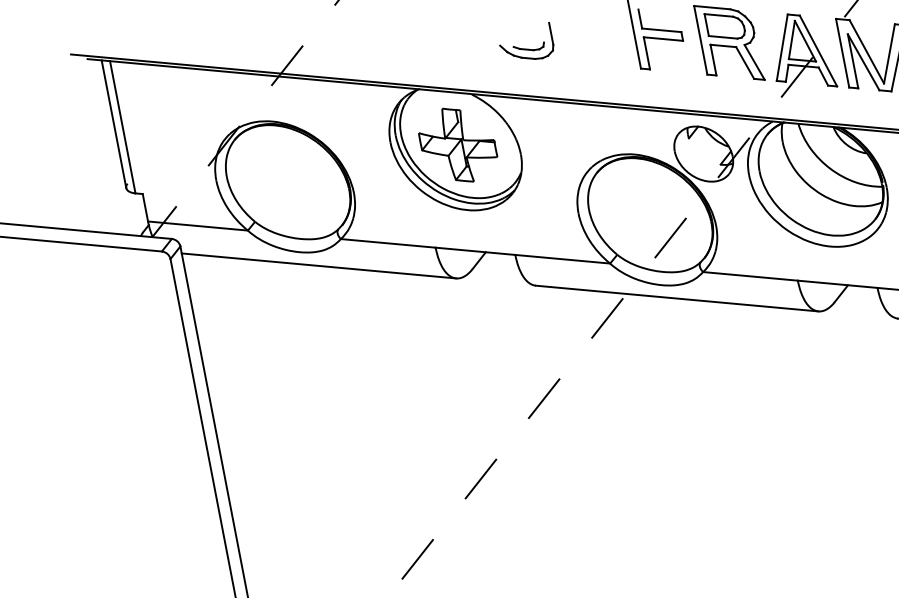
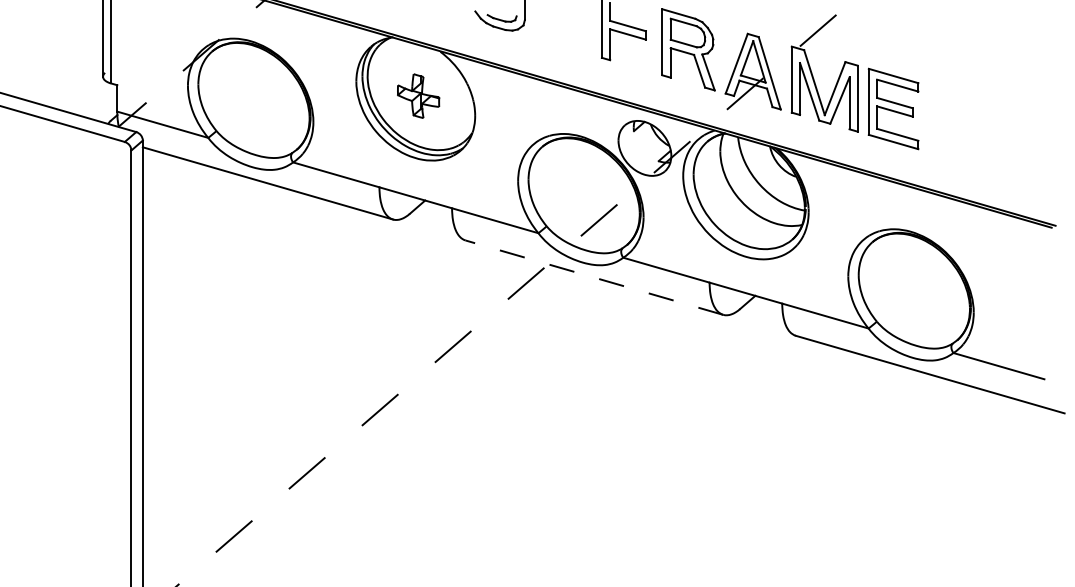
part: (457, 144) -> (418, 95), size x0.6
line: (676, 298) -> (593, 277), solid -> dashed

